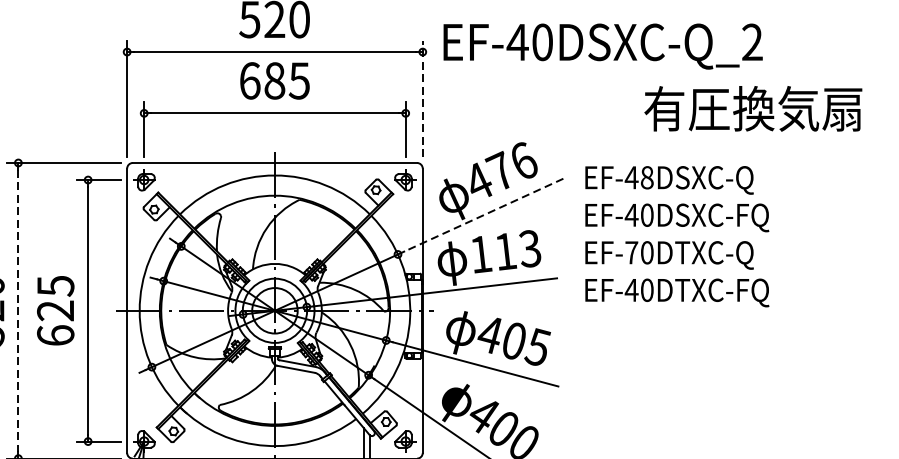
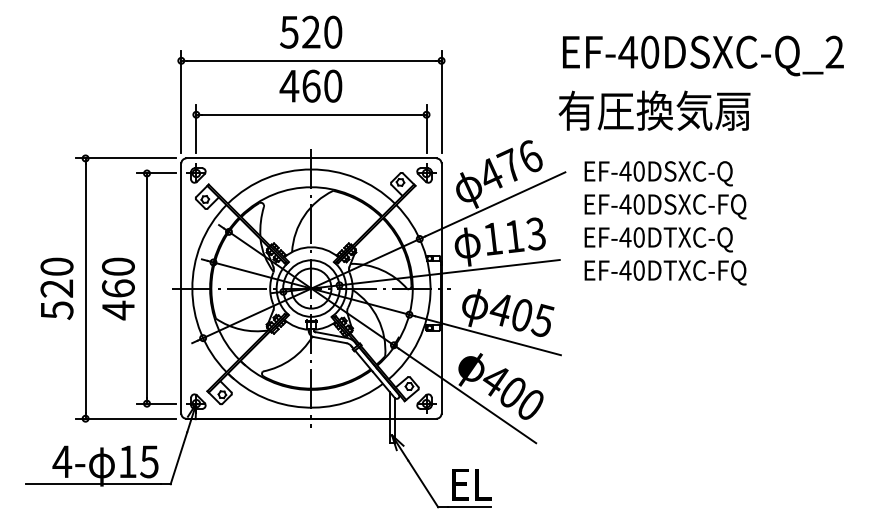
text: (603, 46) -> (703, 55), moved
text: (273, 80) -> (310, 85), 685 -> 460
line: (422, 98) -> (441, 101), dashed -> solid
text: (753, 108) -> (654, 110), moved
text: (646, 177) -> (638, 171), EF-48DSXC-Q -> EF-40DSXC-Q
line: (482, 215) -> (494, 204), dashed -> solid
text: (631, 252) -> (625, 237), EF-70DTXC-Q -> EF-40DTXC-Q
text: (55, 310) -> (118, 288), 625 -> 460
line: (18, 311) -> (85, 289), dashed -> solid

